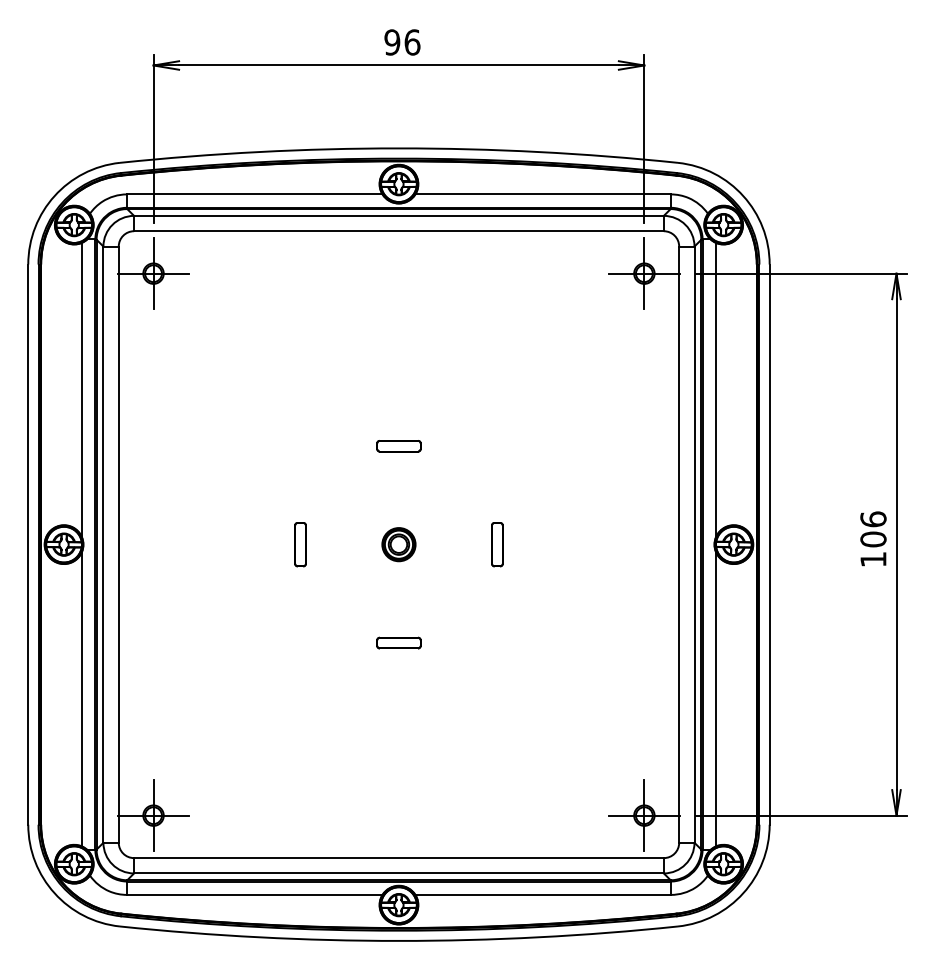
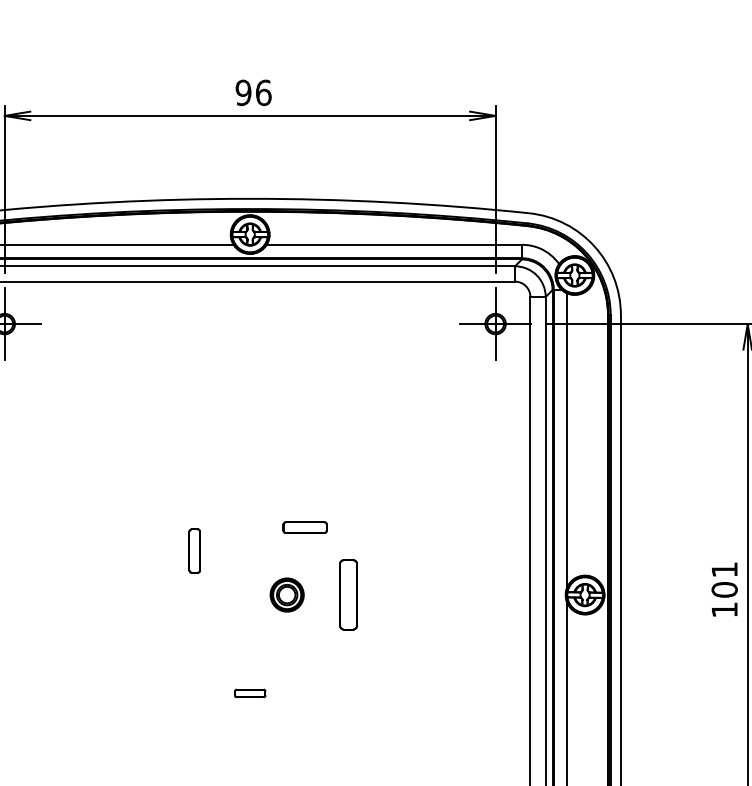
part: (398, 446) -> (304, 527), moved
text: (873, 519) -> (724, 569), 106 -> 101
part: (300, 544) -> (194, 550), moved
part: (398, 544) -> (286, 594), moved
part: (497, 544) -> (348, 594), size x1.6
part: (398, 642) -> (249, 692), size x0.7

